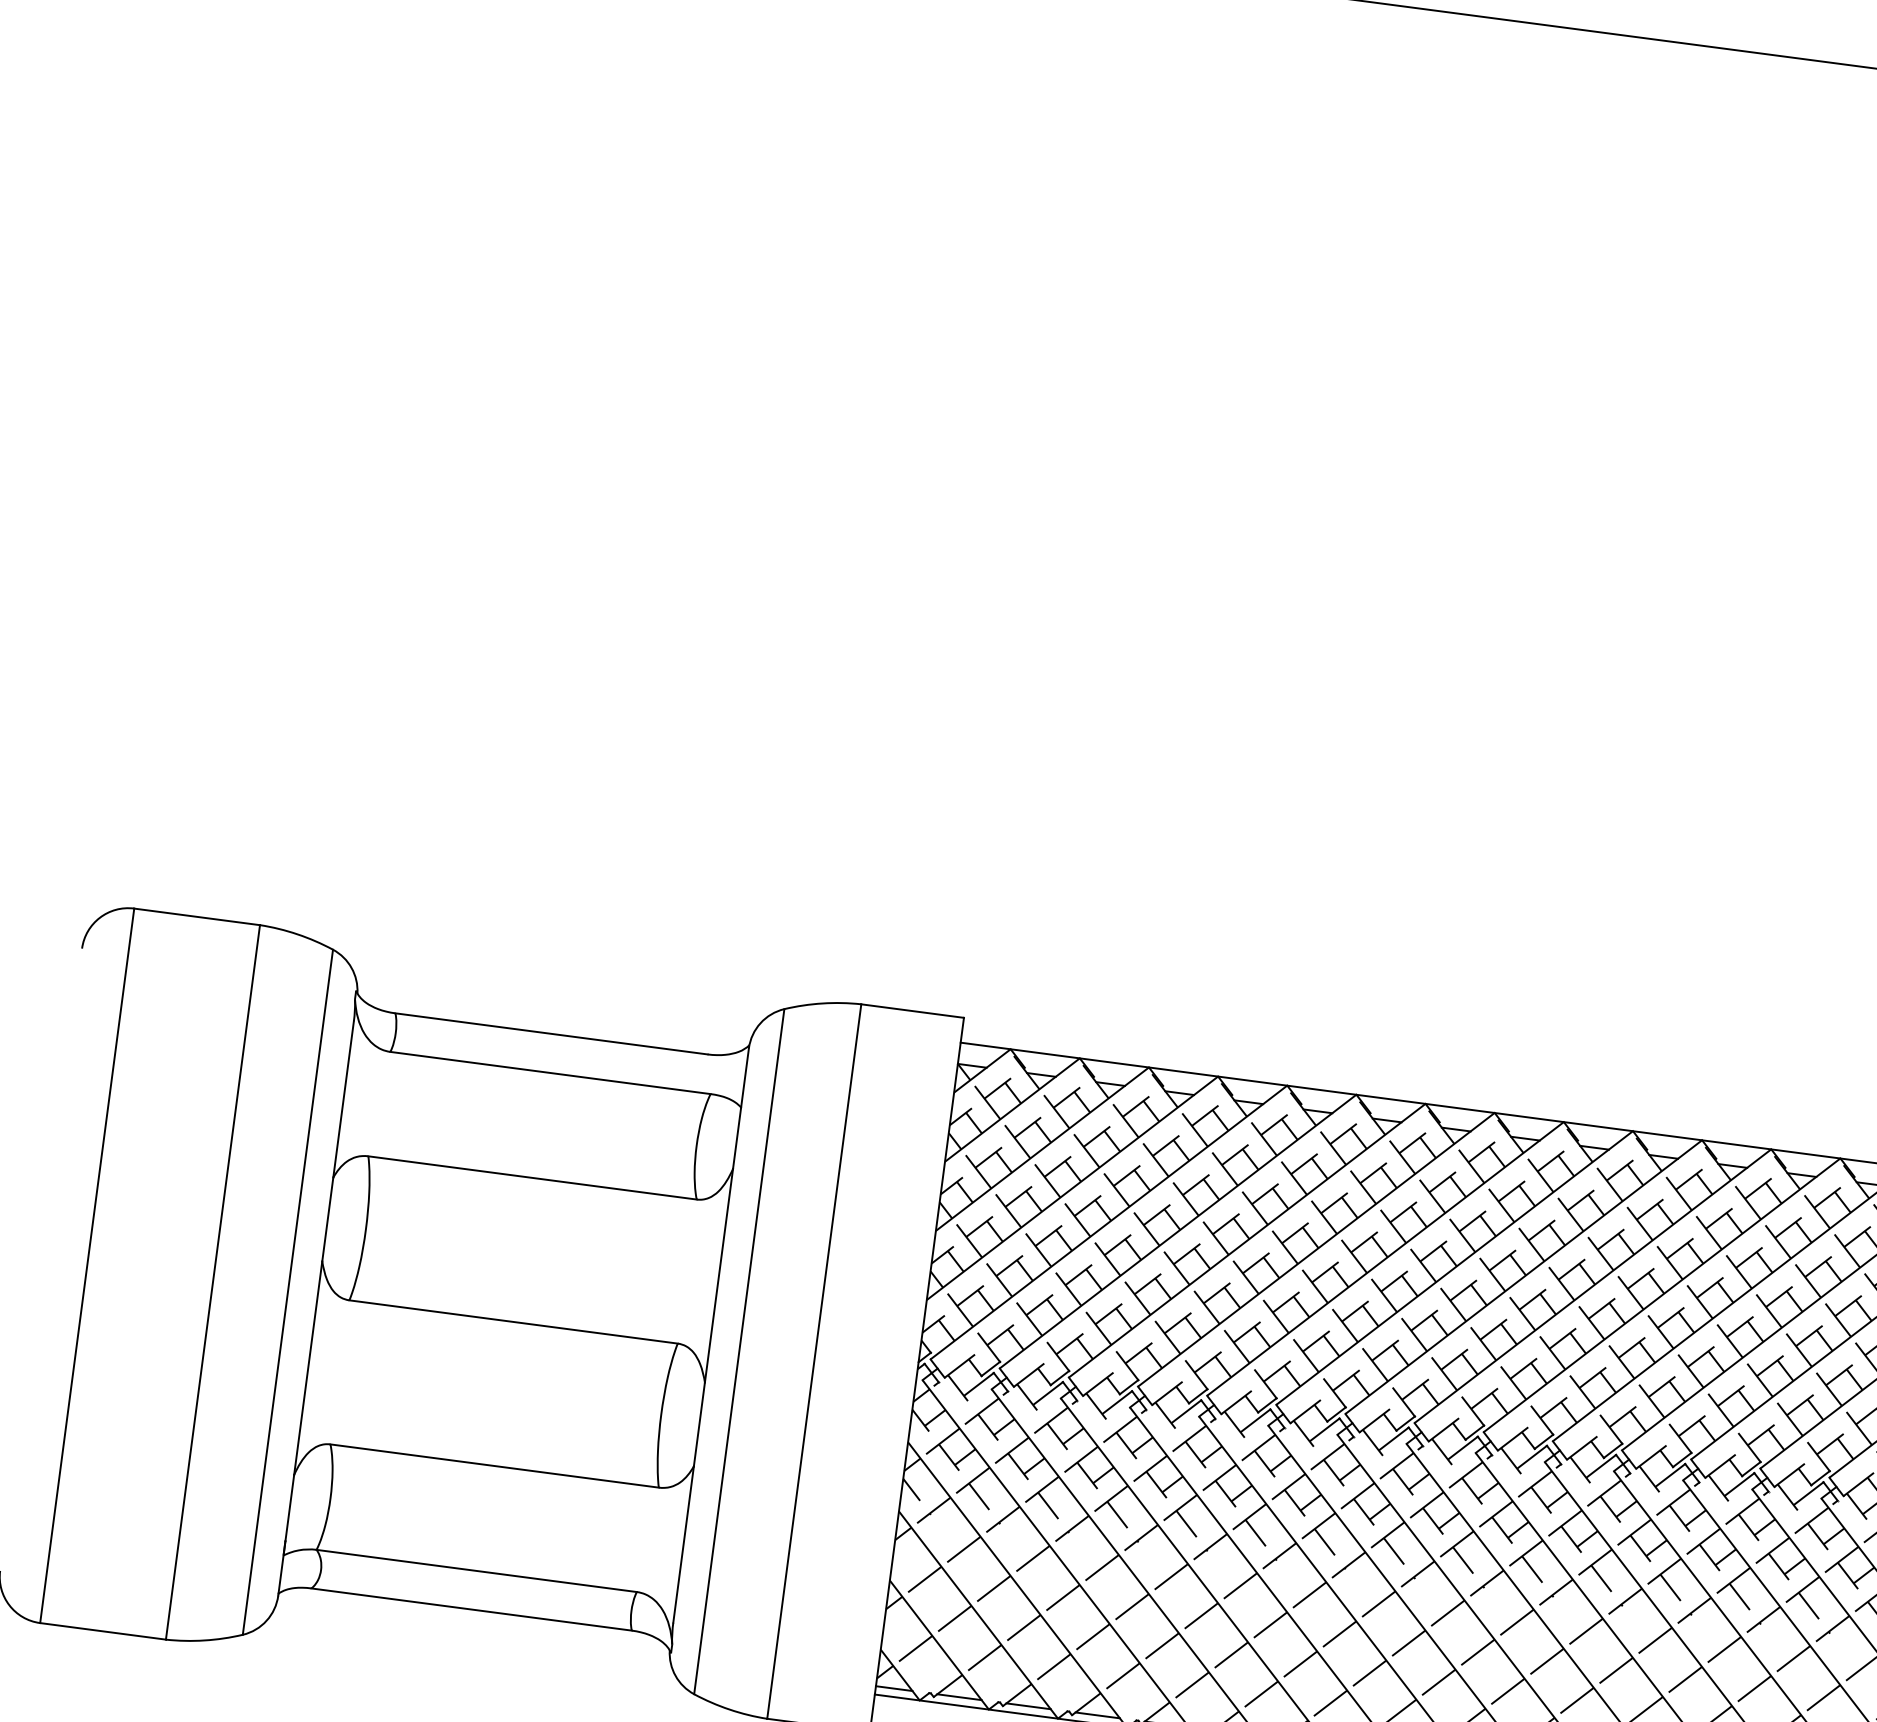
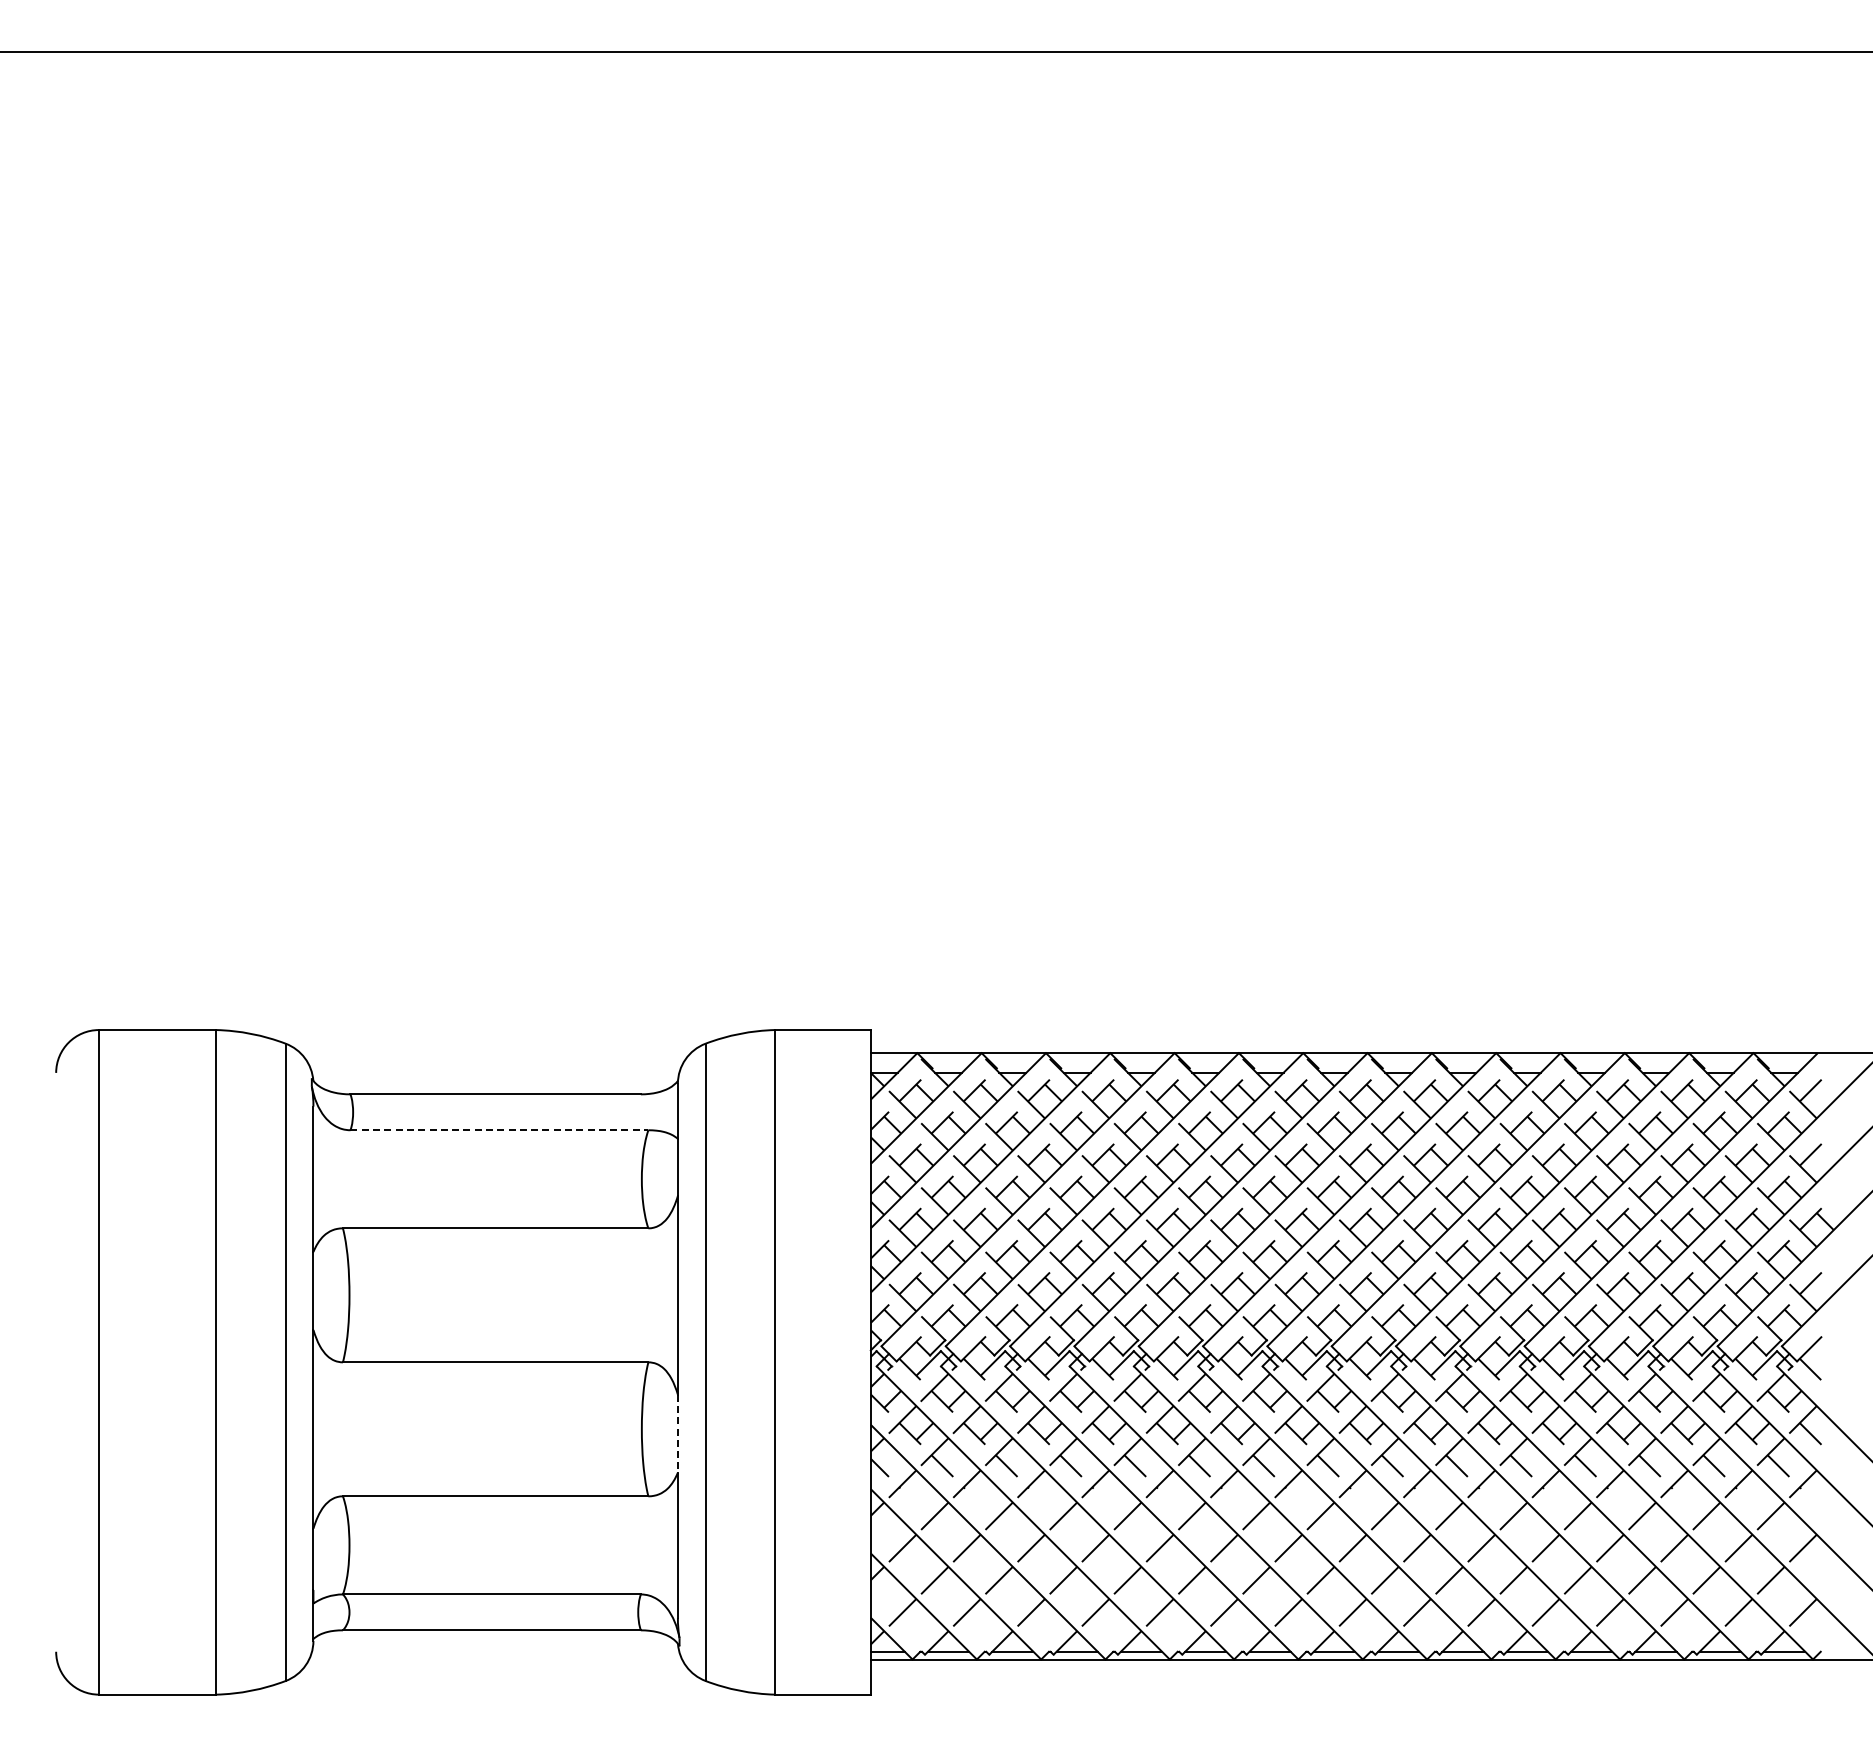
line: (550, 1073) -> (499, 1130), solid -> dashed
line: (699, 1424) -> (677, 1433), solid -> dashed

